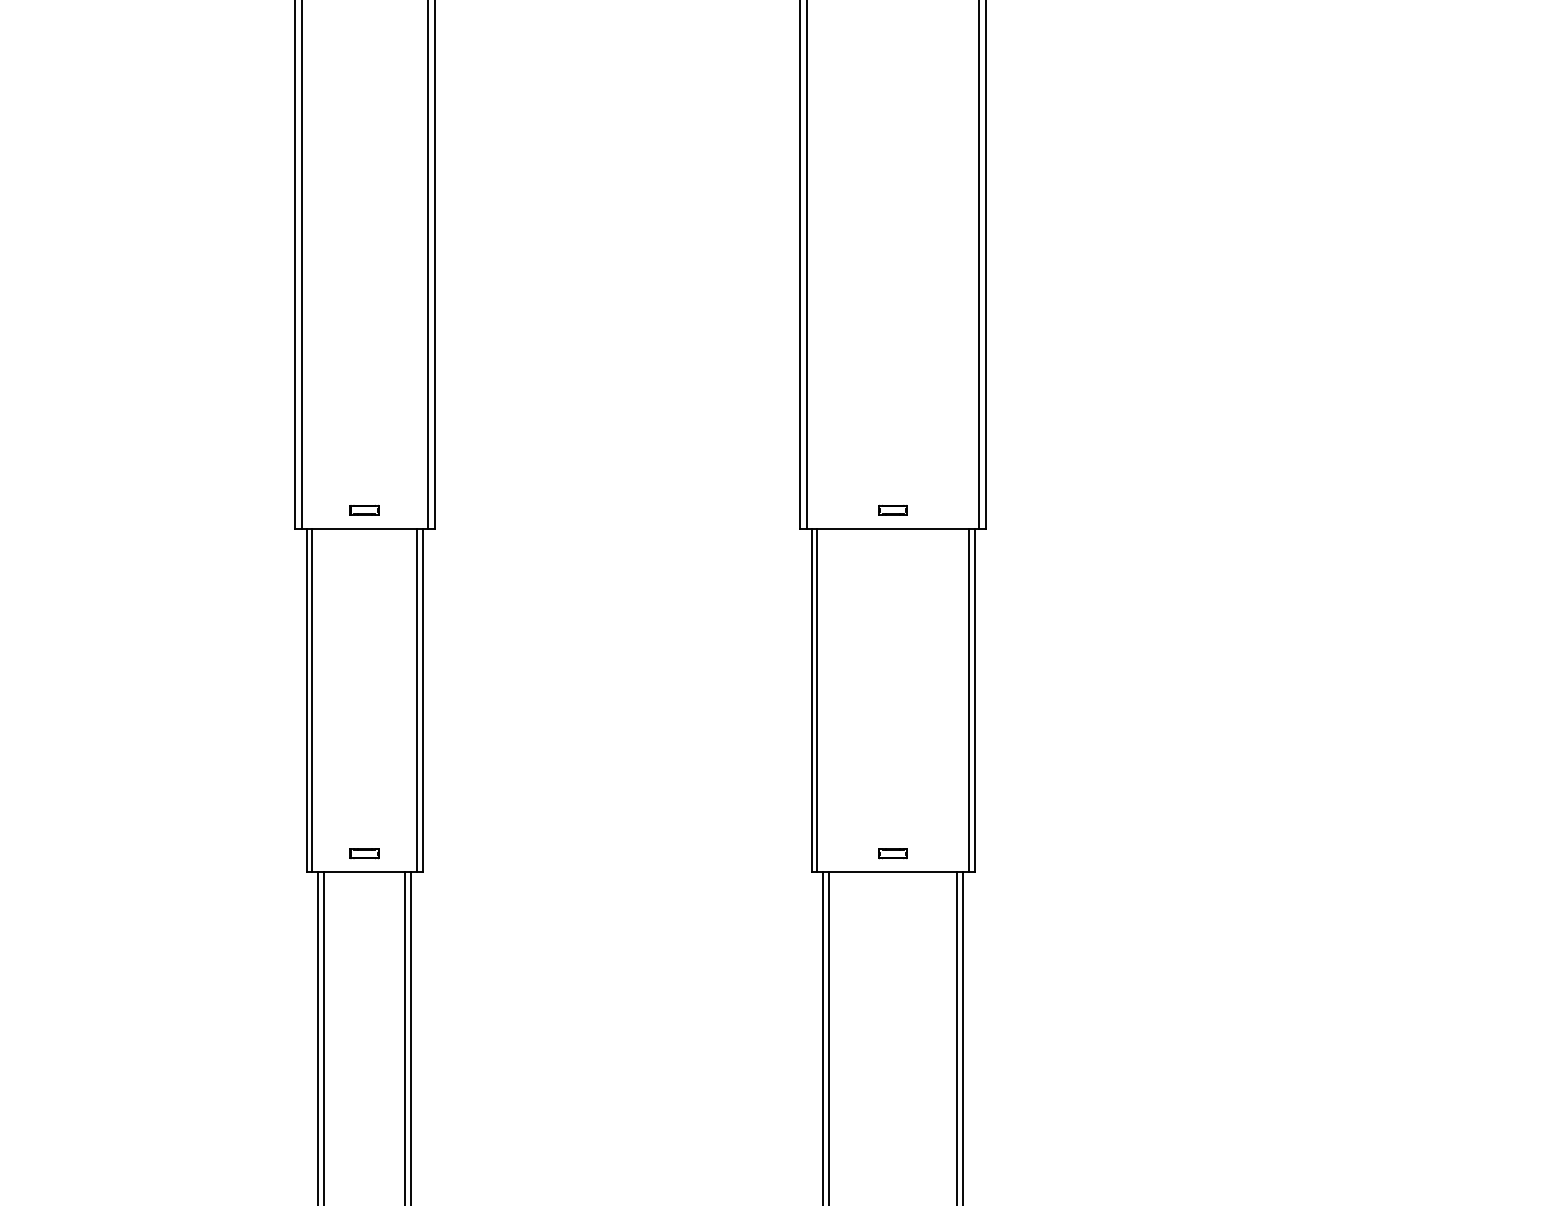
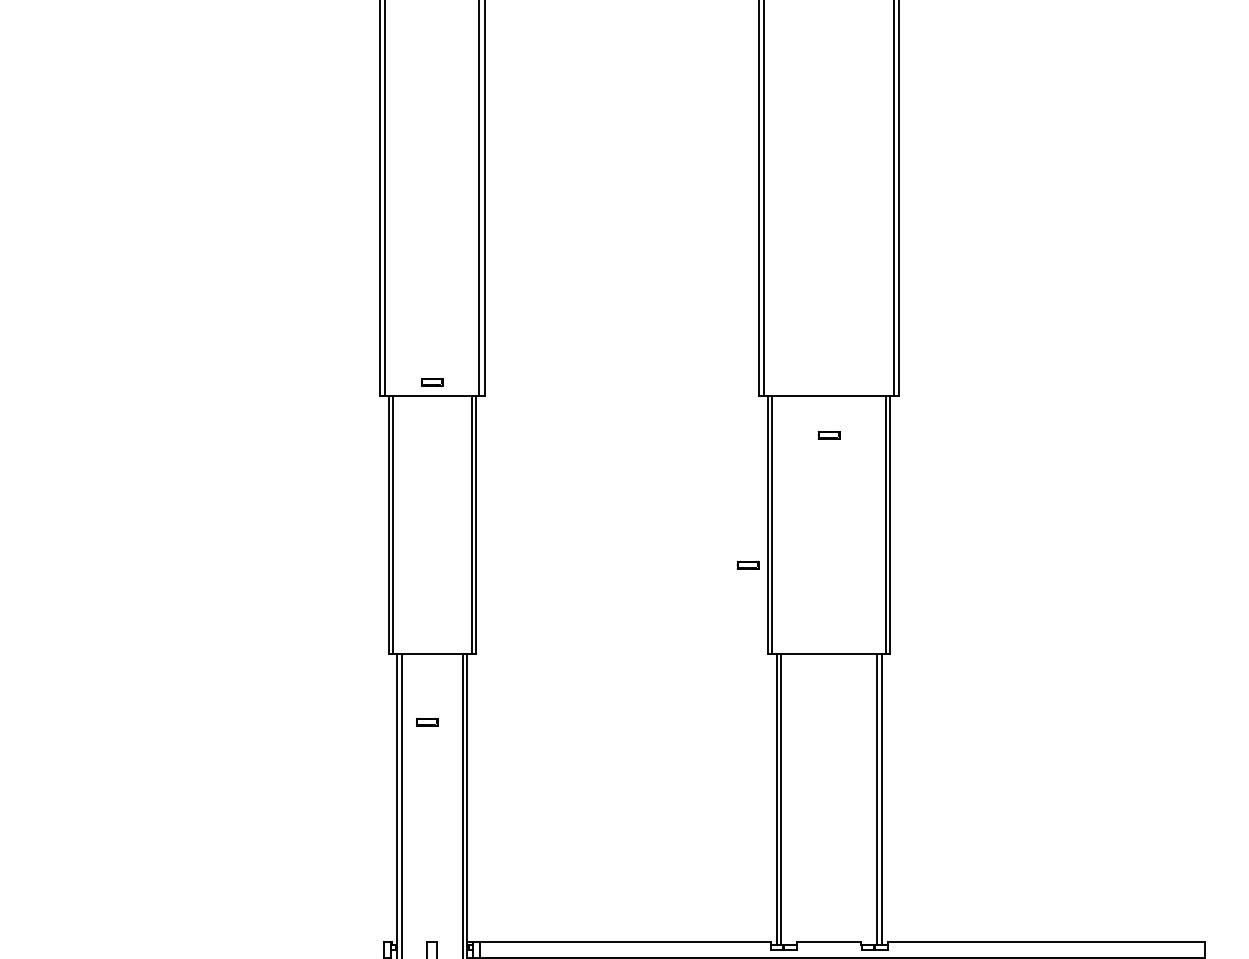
part: (892, 510) -> (828, 435), moved
part: (365, 852) -> (427, 721), moved
part: (892, 852) -> (747, 564), moved

